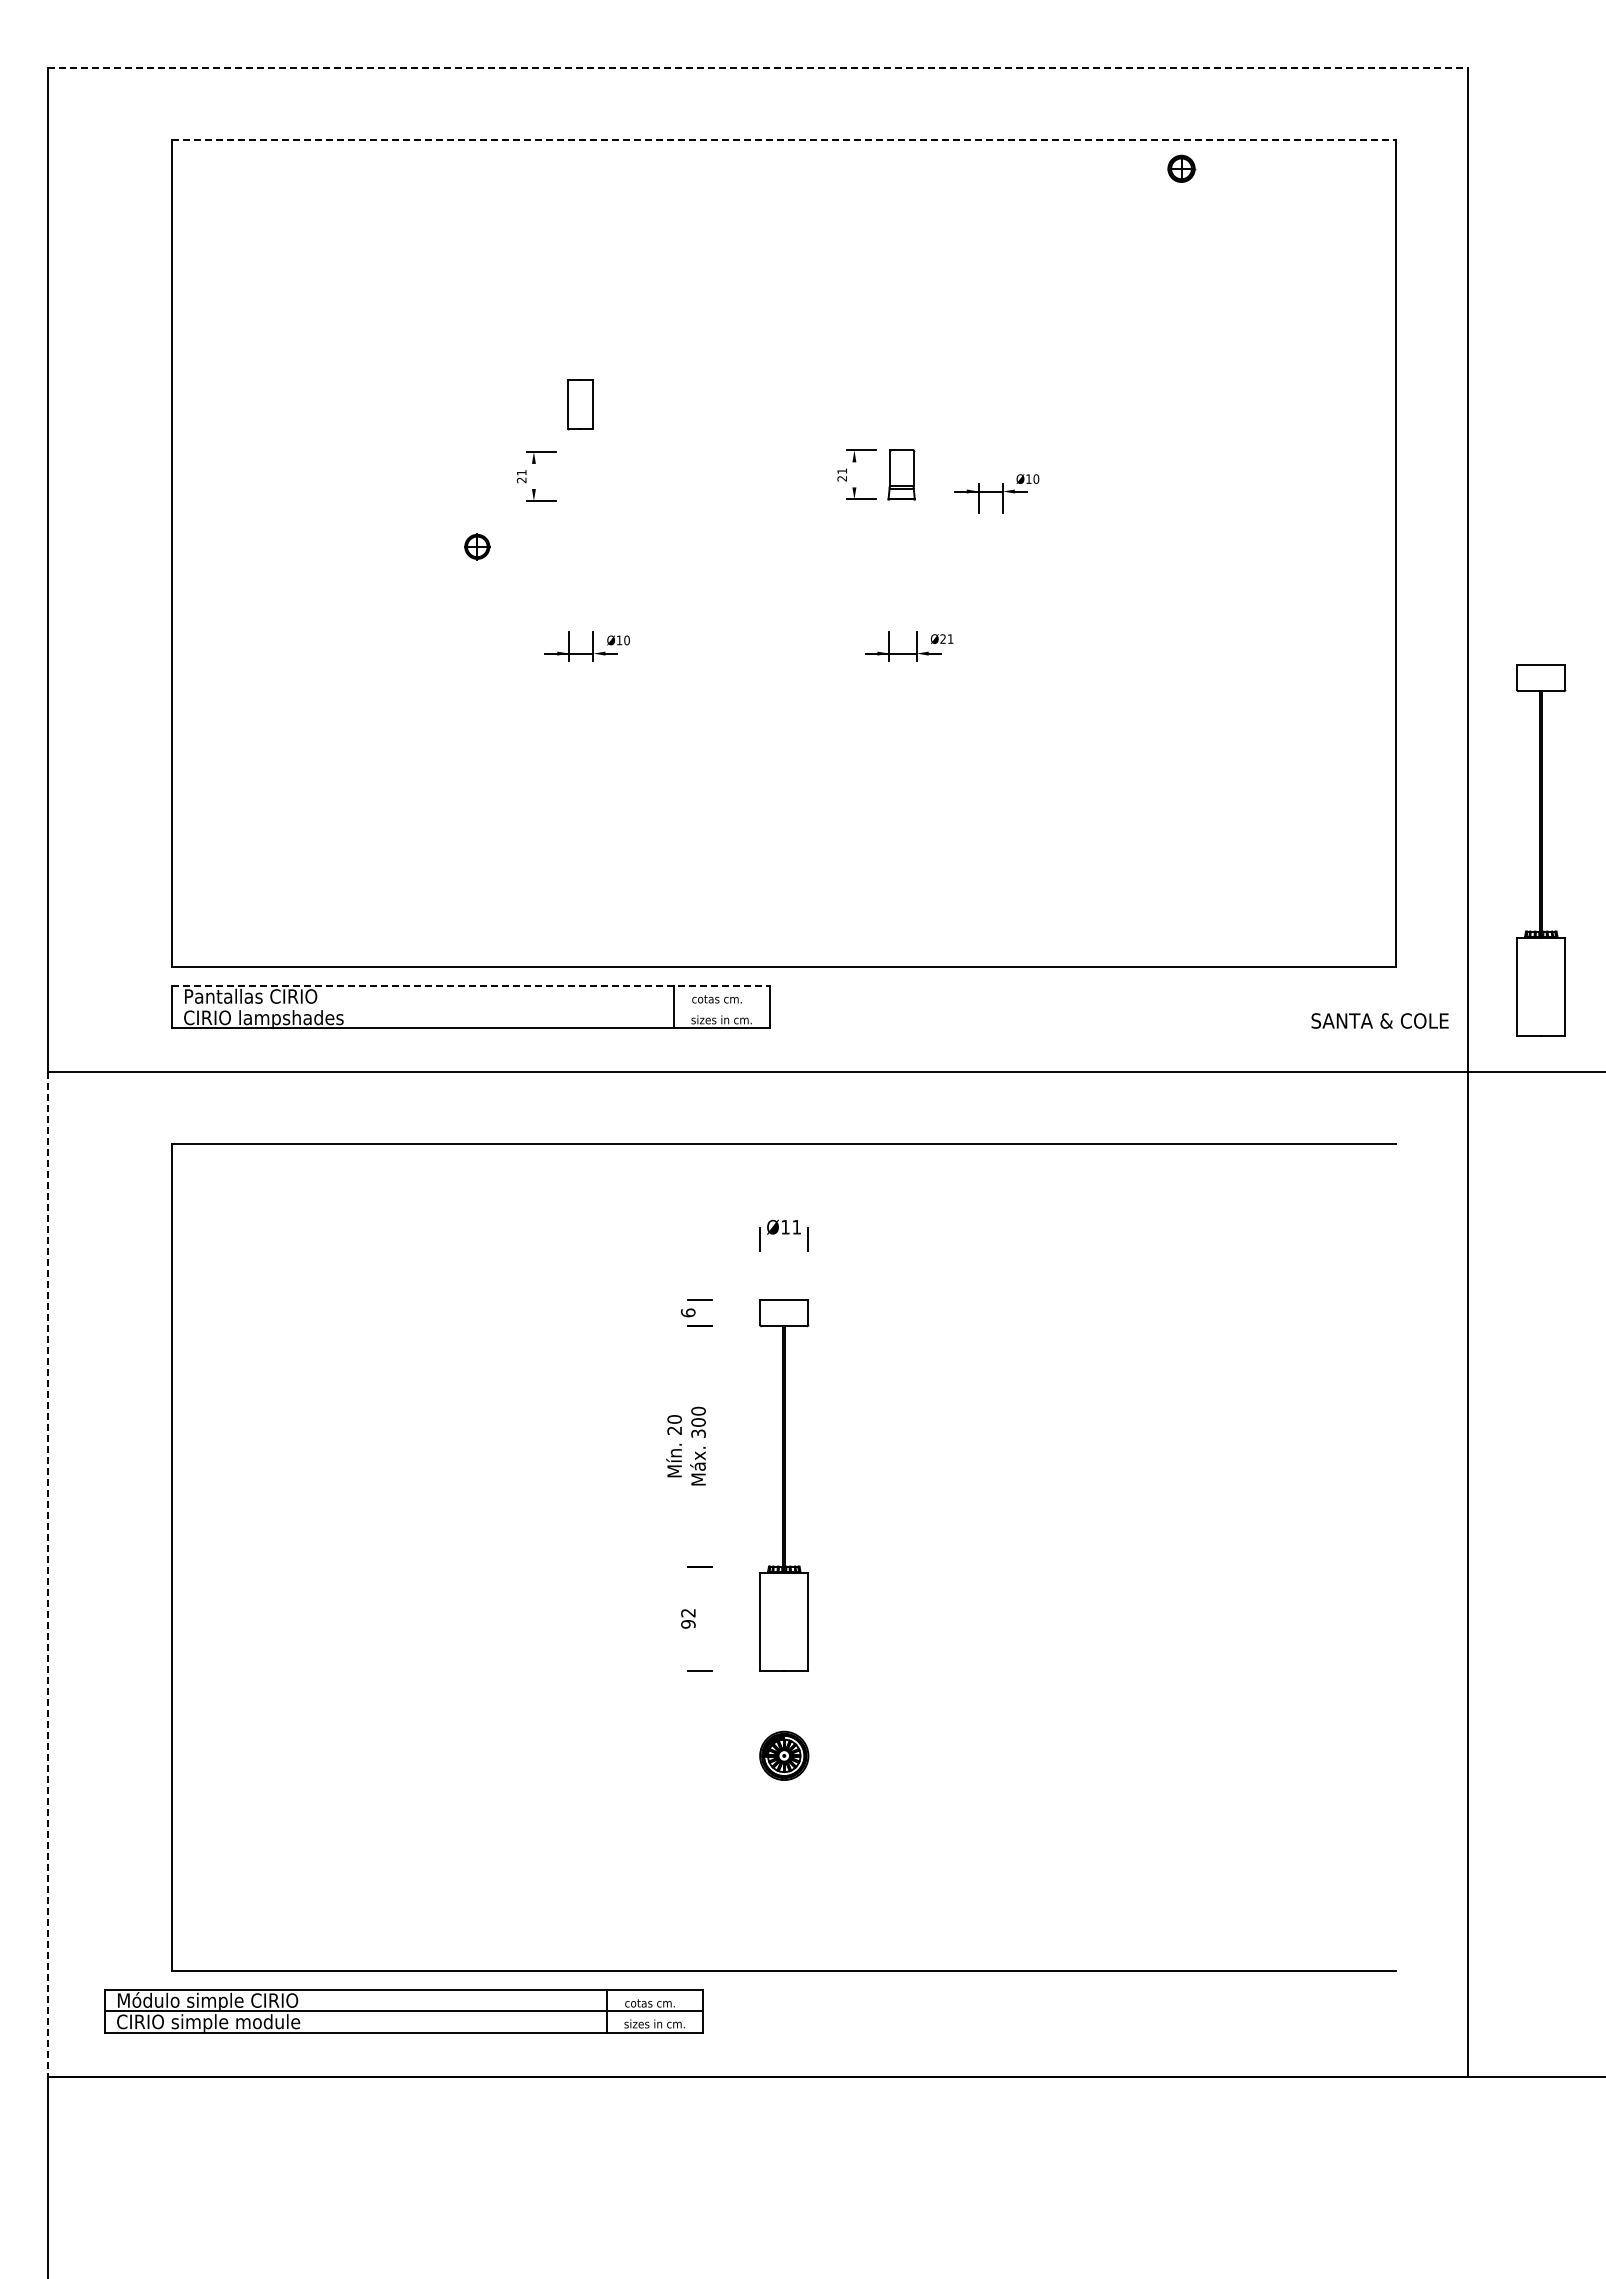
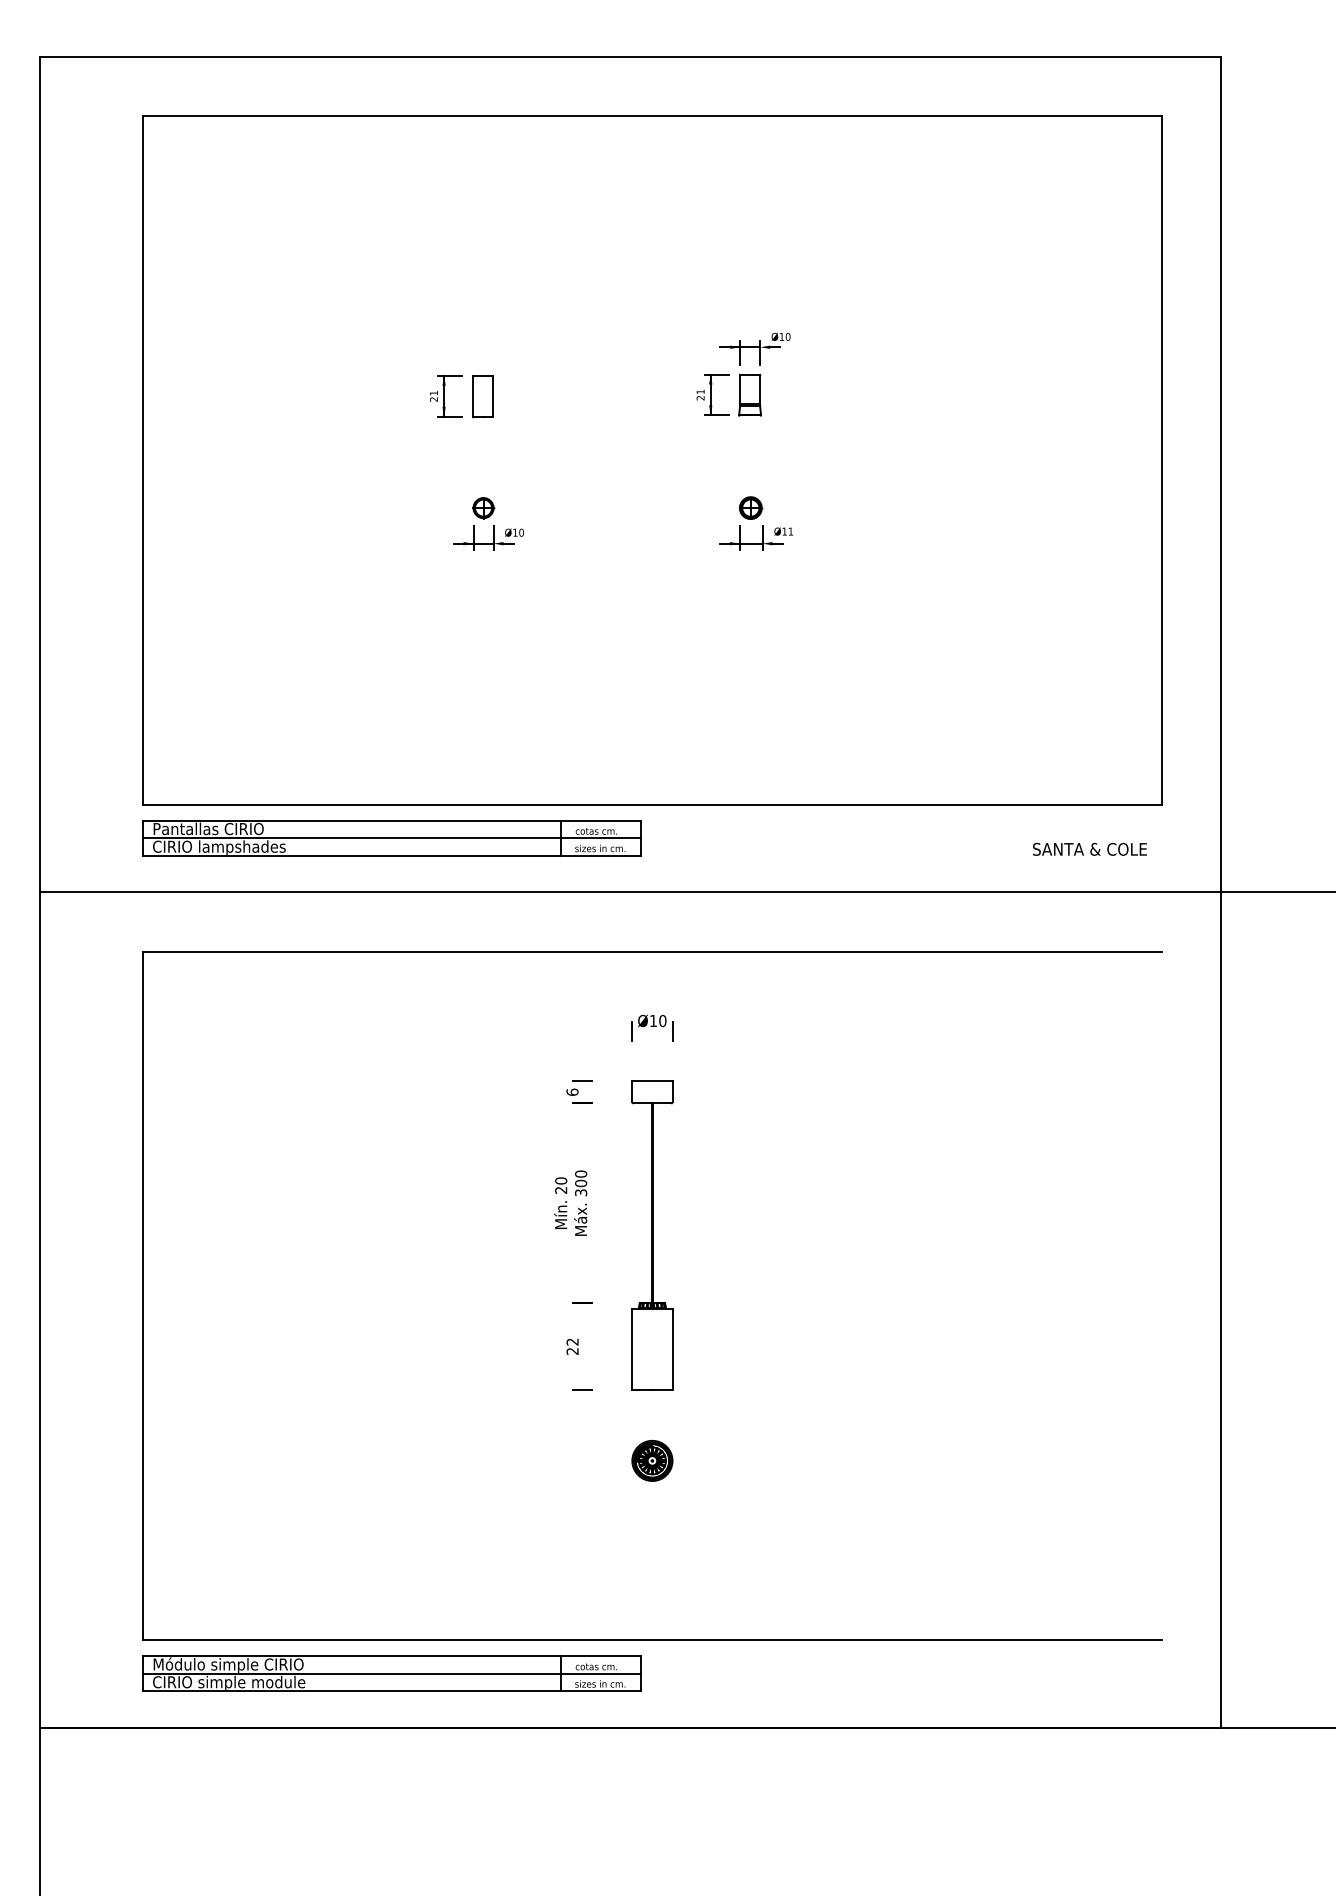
line: (758, 68) -> (630, 56), dashed -> solid
line: (784, 140) -> (652, 116), dashed -> solid
part: (1181, 168) -> (750, 507), moved
part: (580, 404) -> (482, 396), moved
line: (854, 474) -> (710, 394), added
line: (533, 475) -> (443, 395), added
part: (996, 493) -> (754, 348), moved
part: (477, 546) -> (483, 507), moved
text: (942, 638) -> (784, 531), Ø21 -> Ø11
part: (1541, 850) -> (1282, 707), removed
line: (471, 986) -> (392, 820), dashed -> solid
line: (470, 1007) -> (391, 838), added
text: (1379, 1020) -> (1089, 848), moved
text: (796, 1226) -> (662, 1020), Ø11 -> Ø10
line: (47, 1574) -> (39, 1309), dashed -> solid
text: (688, 1624) -> (572, 1351), 92 -> 22
part: (403, 2011) -> (391, 1673), moved

